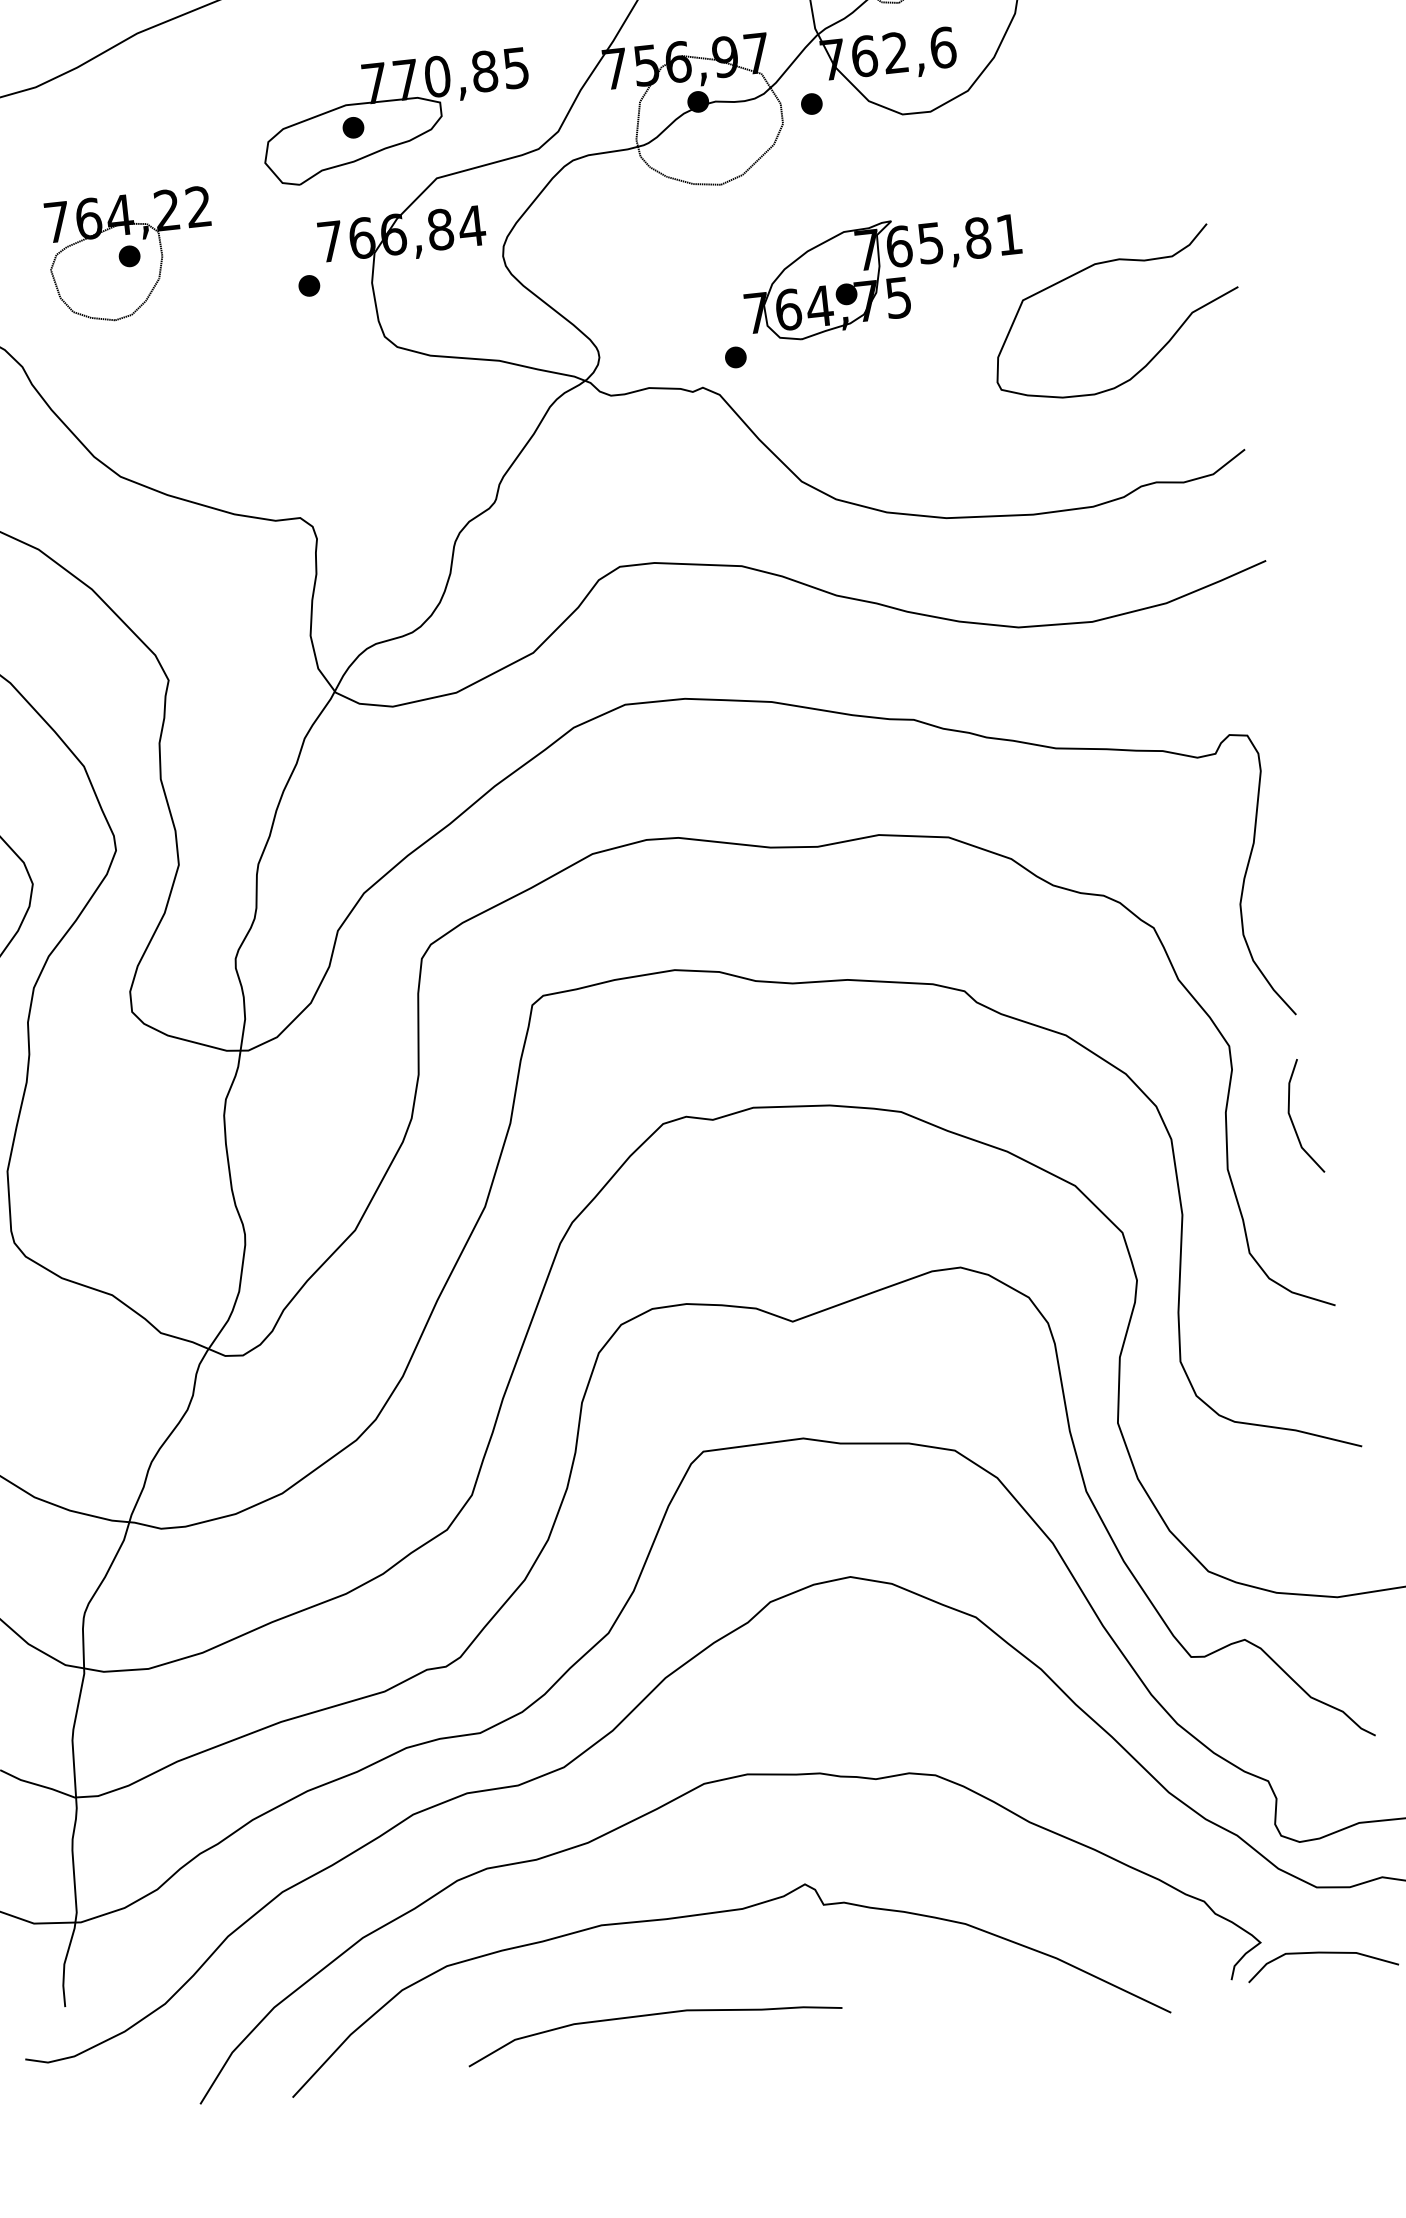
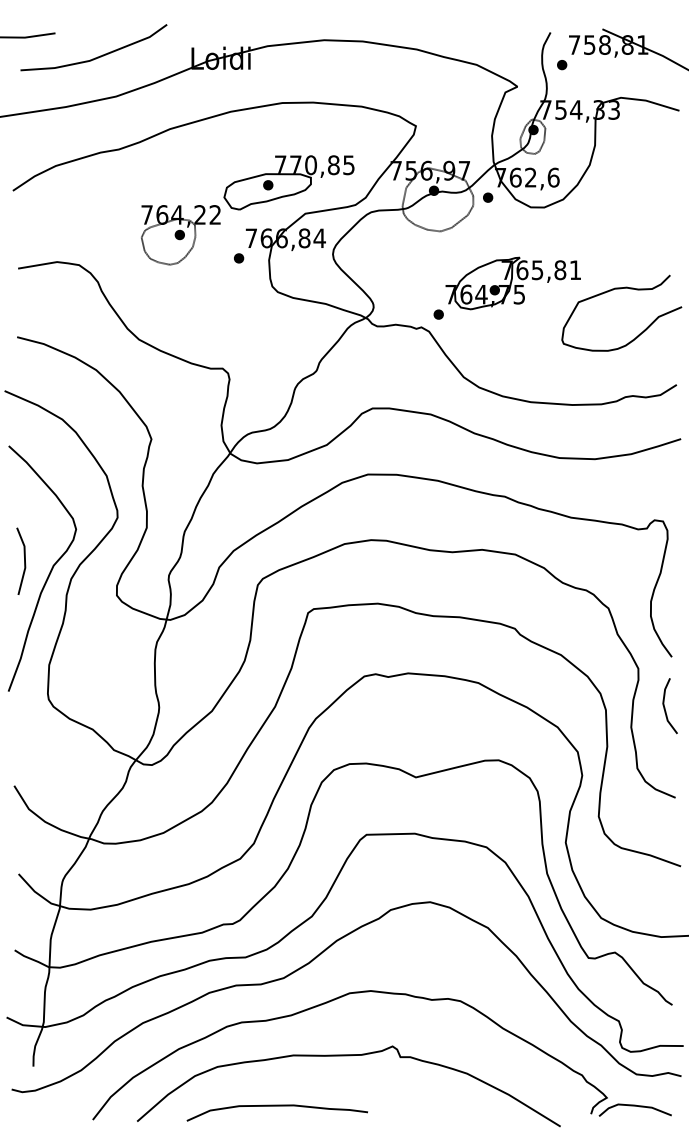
part: (131, 257) -> (180, 235), moved
part: (652, 2028) -> (276, 1112), moved

